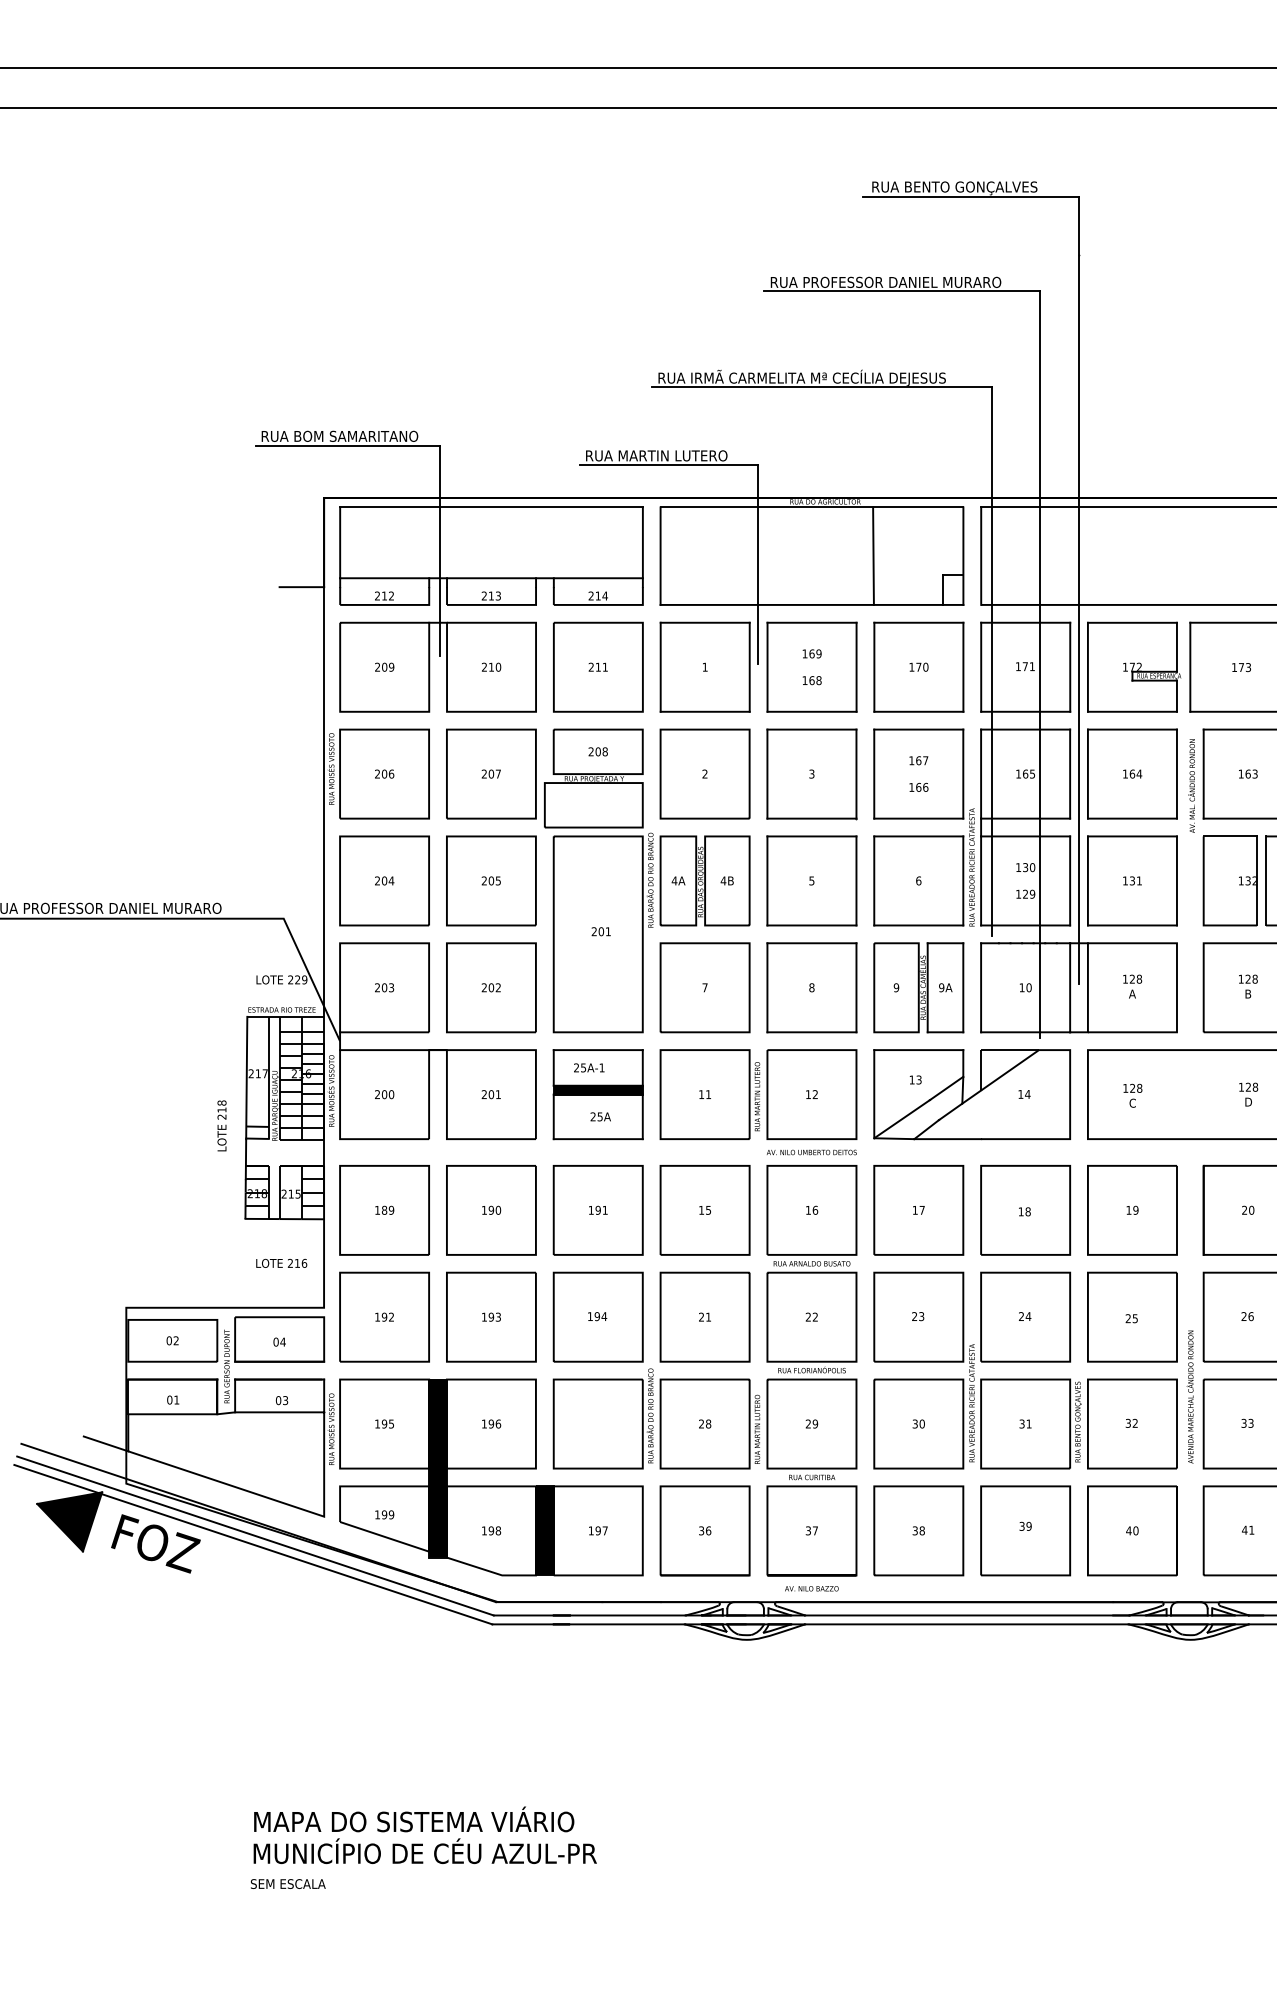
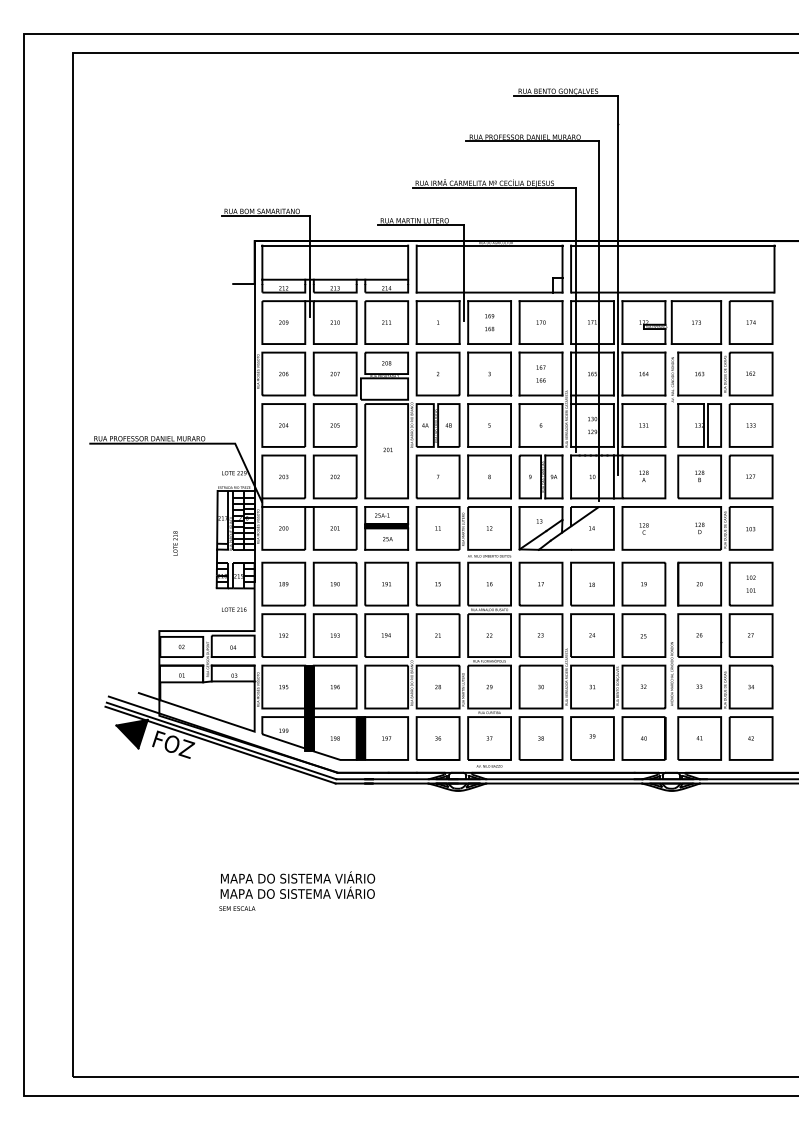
line: (874, 554) -> (519, 268), removed
text: (222, 1125) -> (175, 543), moved
text: (433, 1850) -> (307, 892), MUNICÍPIO DE CÉU AZUL-PR -> MAPA DO SISTEMA VIÁRIO

